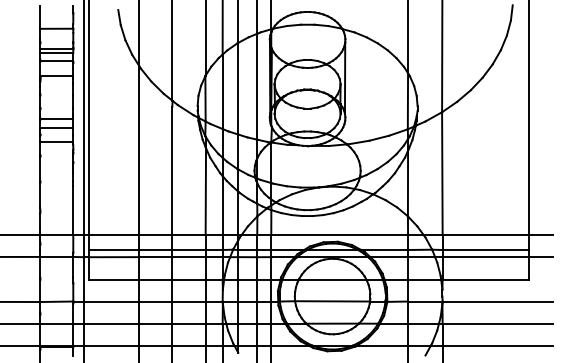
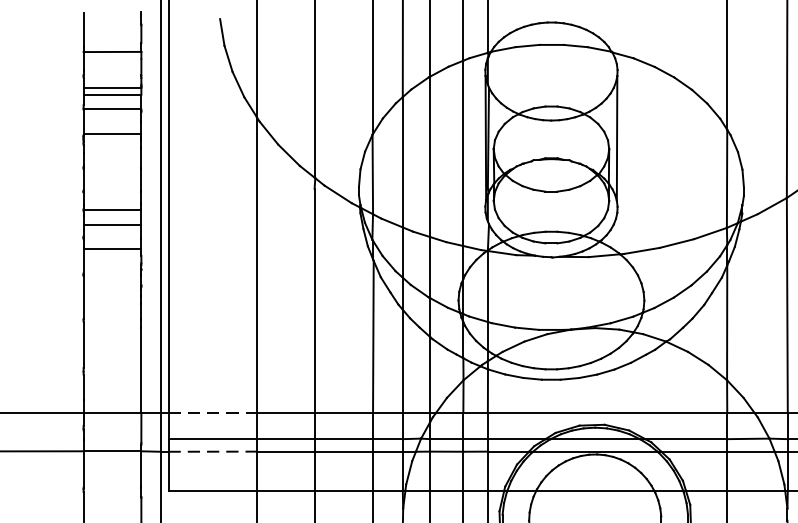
line: (114, 235) -> (213, 413), solid -> dashed
line: (114, 257) -> (213, 452), solid -> dashed

